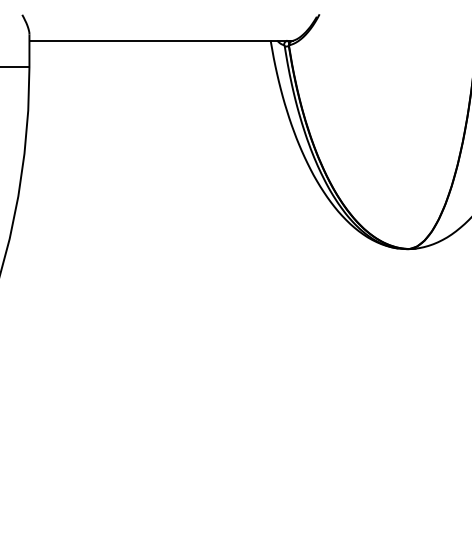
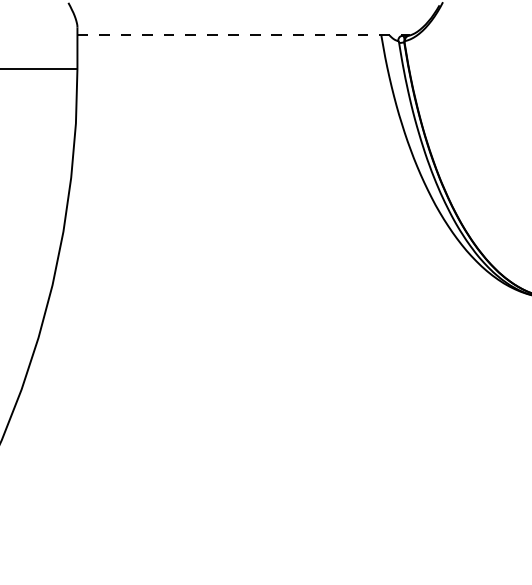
line: (162, 40) -> (245, 35), solid -> dashed

